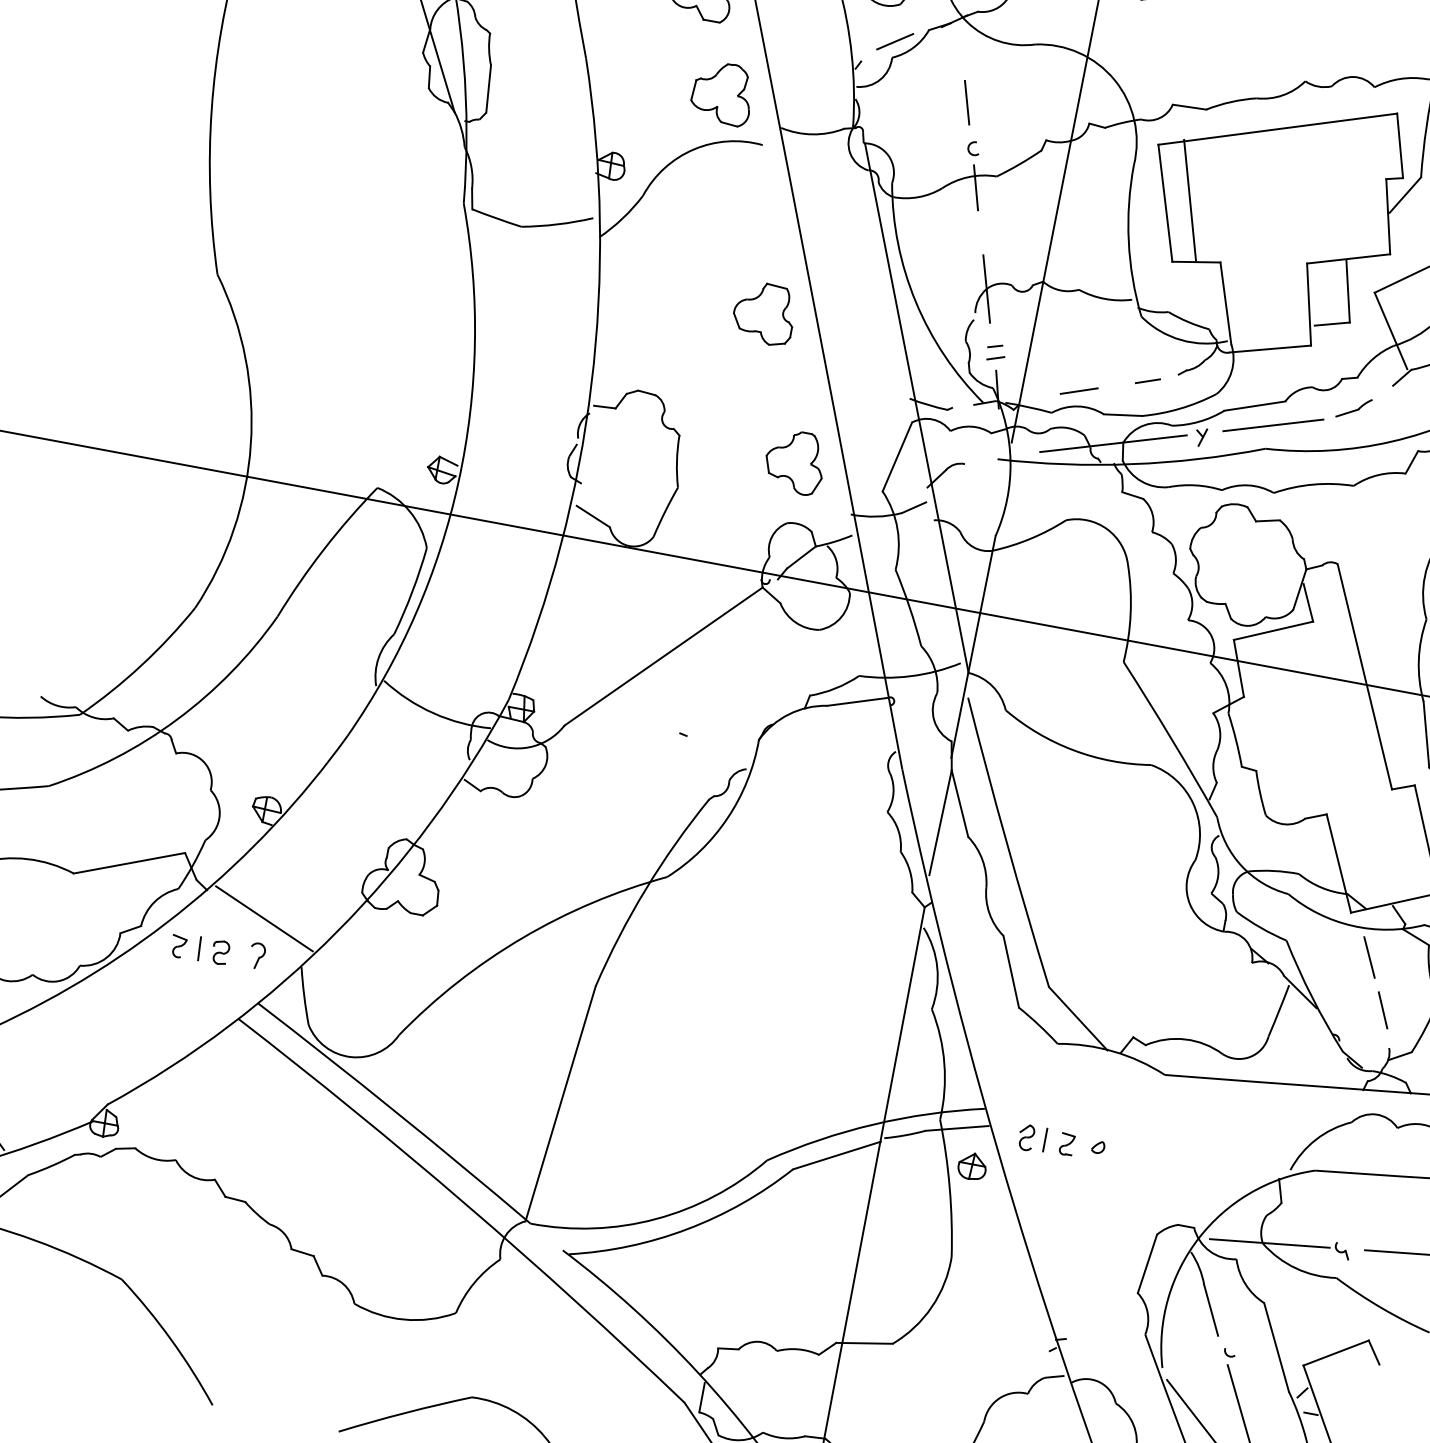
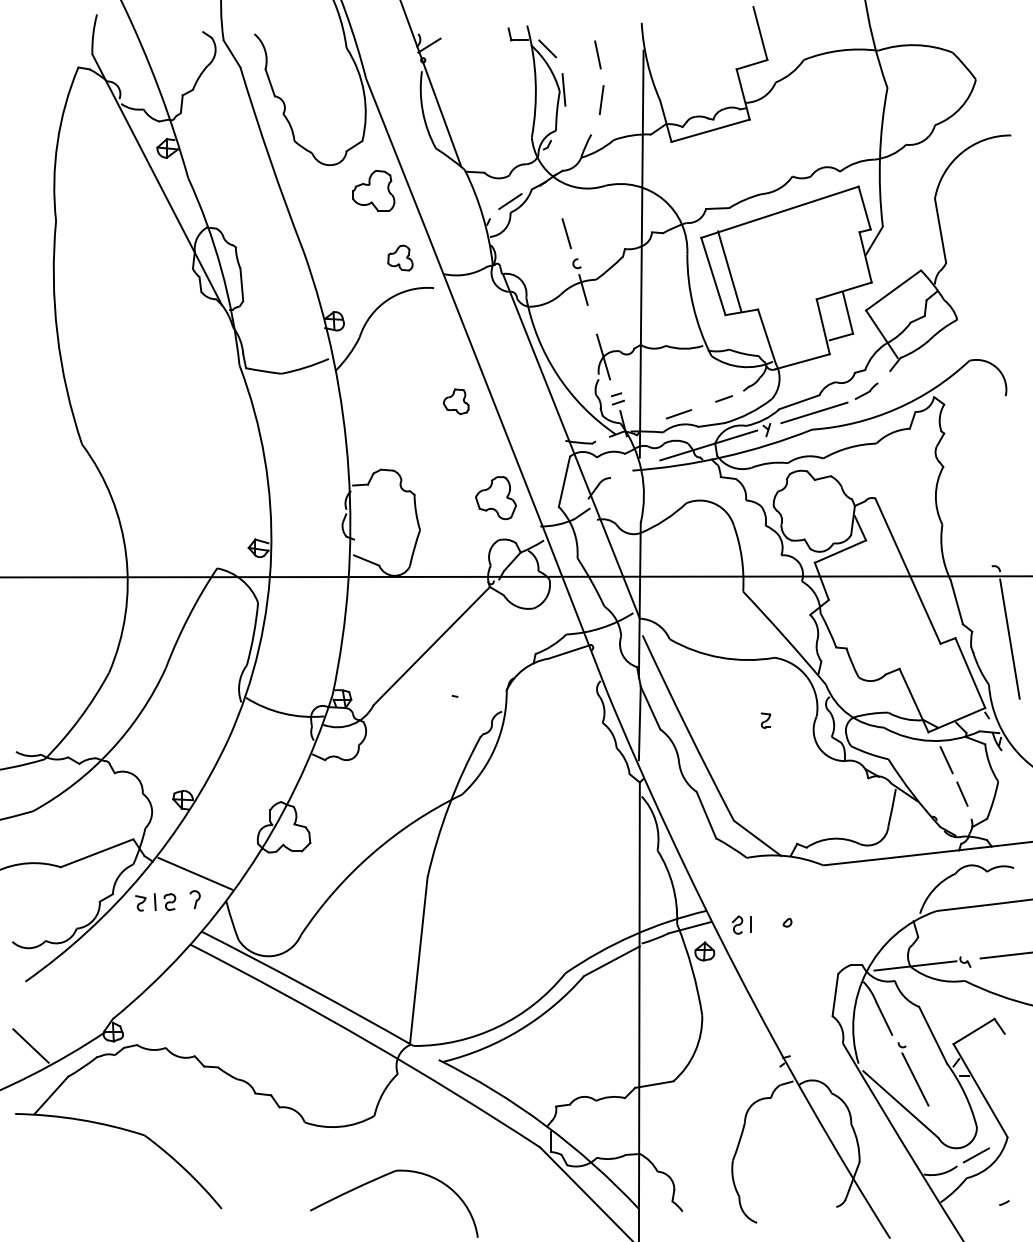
part: (722, 92) -> (400, 257), size x0.6
part: (763, 312) -> (455, 401), size x0.6
part: (1066, 1144) -> (765, 720), moved

